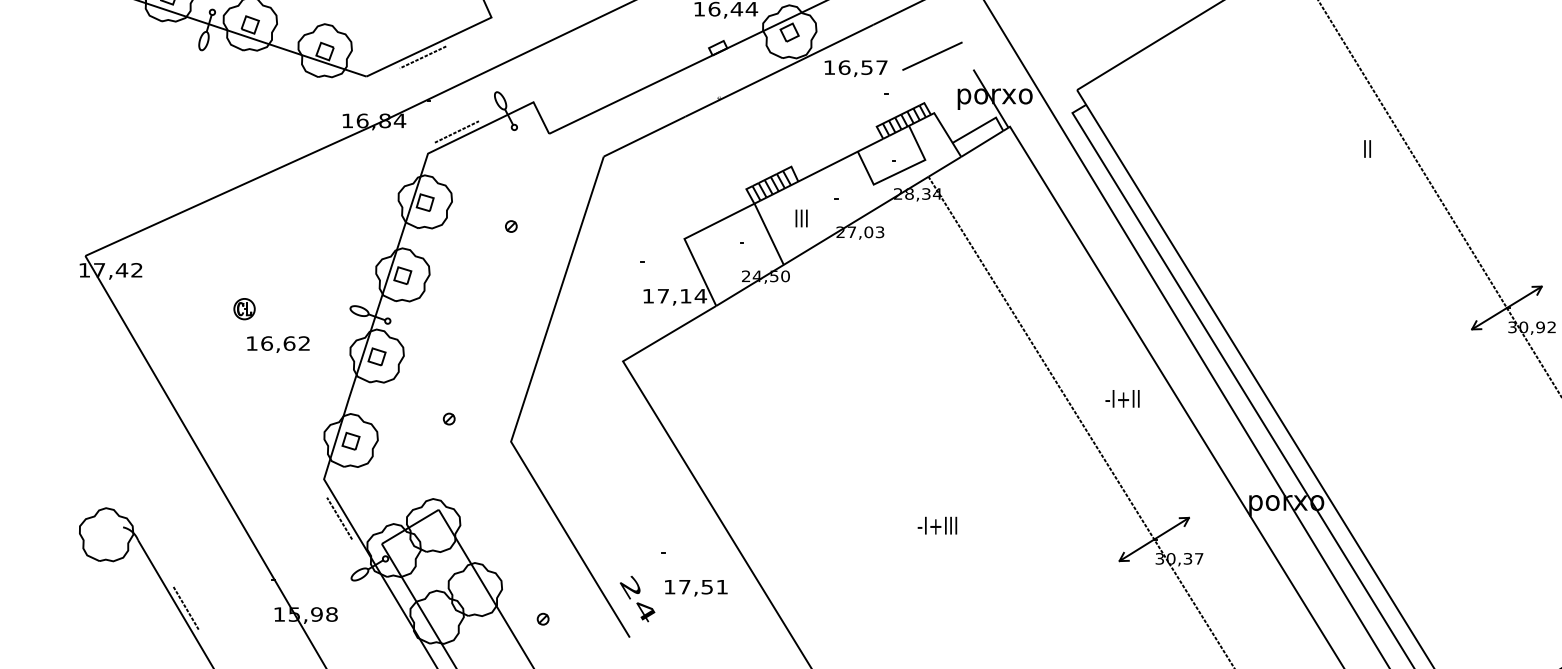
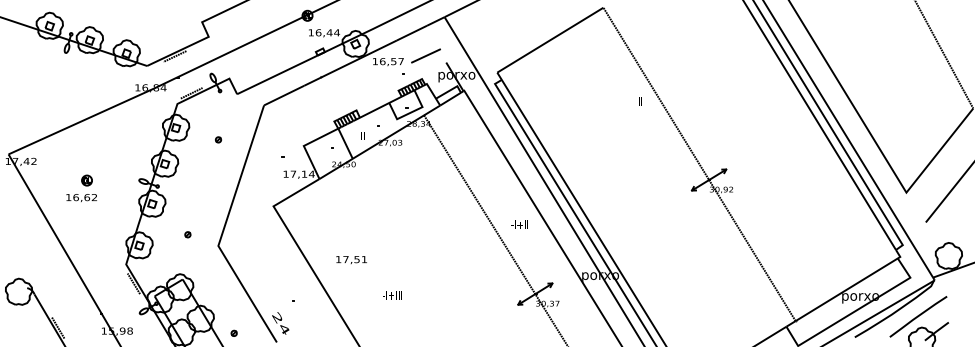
text: (277, 345) -> (81, 198), moved
text: (937, 526) -> (392, 295), moved
text: (695, 586) -> (351, 259), moved

